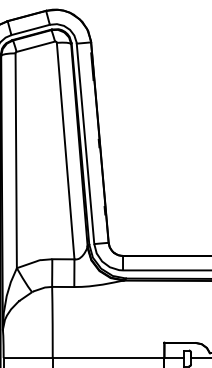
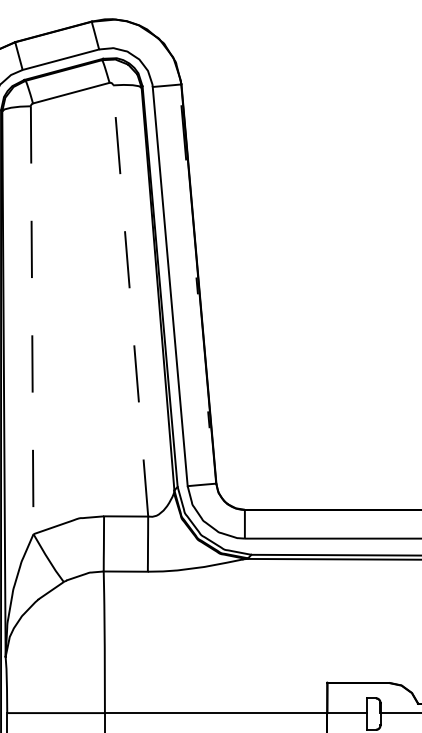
line: (65, 151) -> (130, 301), solid -> dashed
line: (16, 161) -> (32, 321), solid -> dashed

